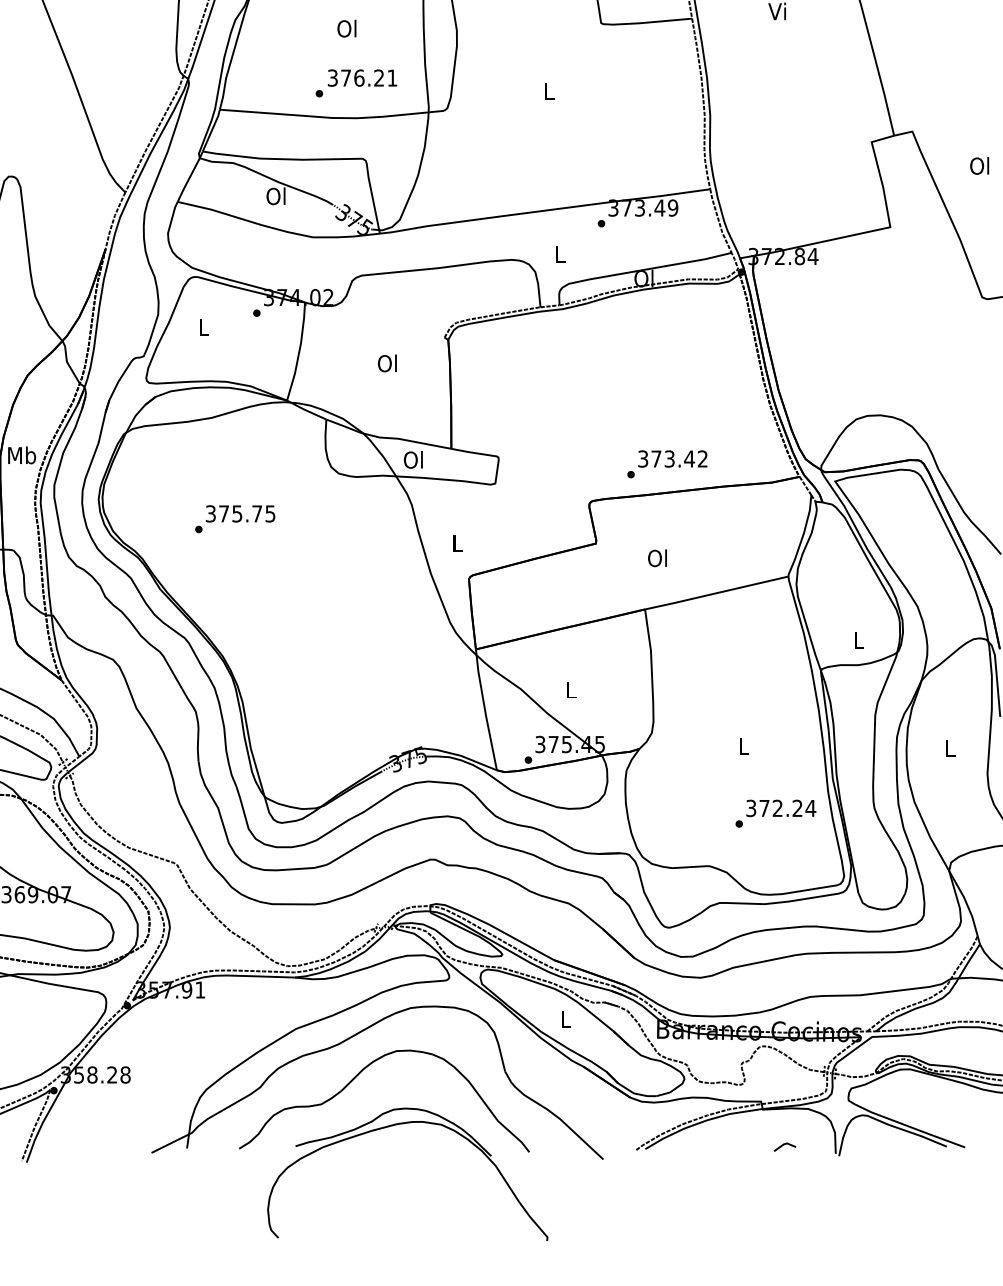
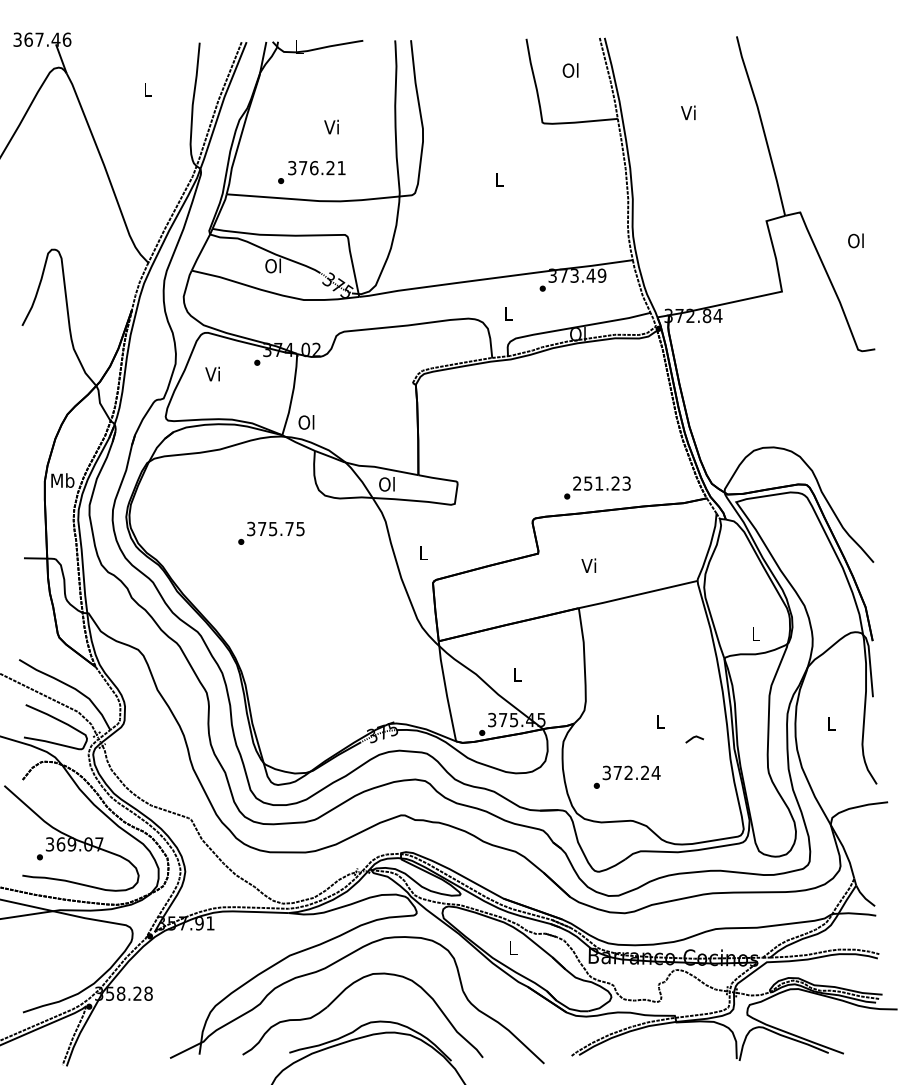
text: (346, 27) -> (331, 126), Ol -> Vi
text: (356, 83) -> (311, 172), moved
text: (202, 326) -> (212, 373), L -> Vi
text: (387, 363) -> (306, 422), moved
text: (672, 458) -> (601, 483), 373.42 -> 251.23
text: (235, 518) -> (271, 532), moved
text: (656, 557) -> (588, 565), Ol -> Vi
text: (775, 812) -> (626, 776), moved
line: (783, 1145) -> (693, 738), moved

